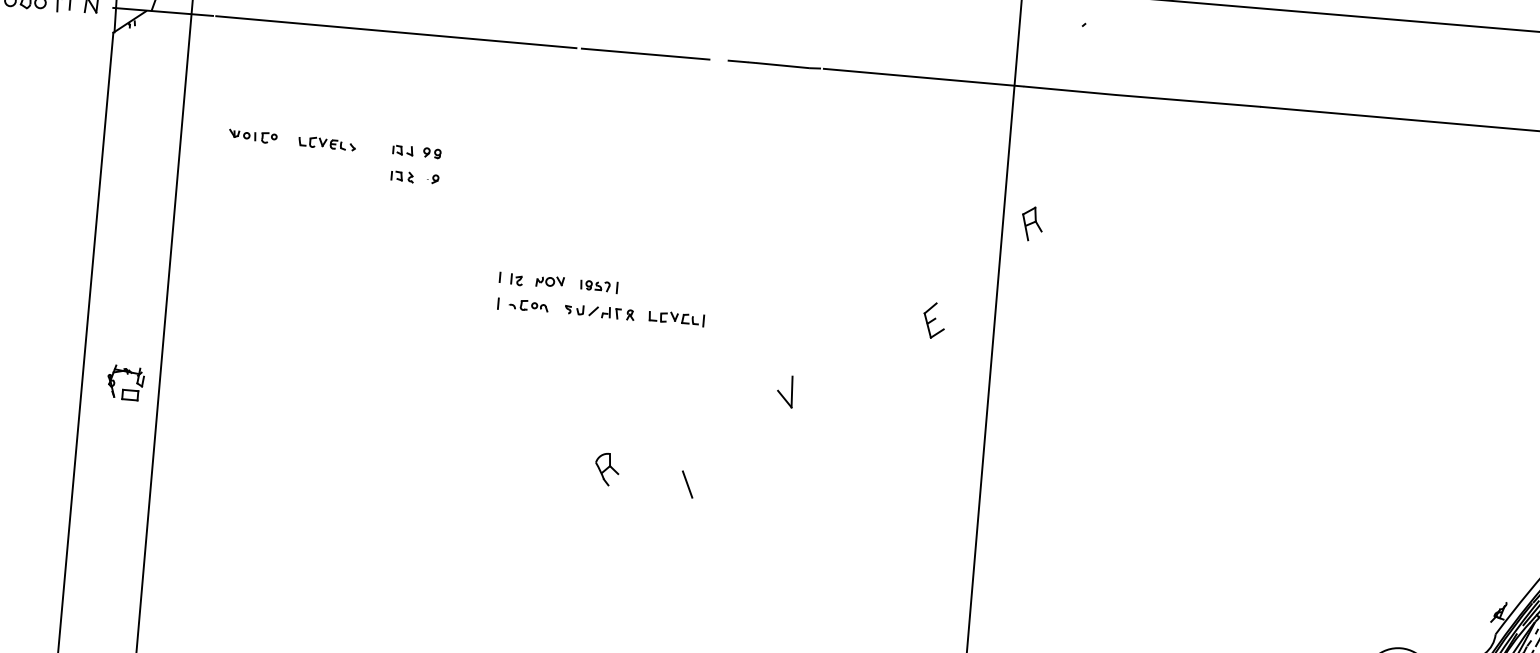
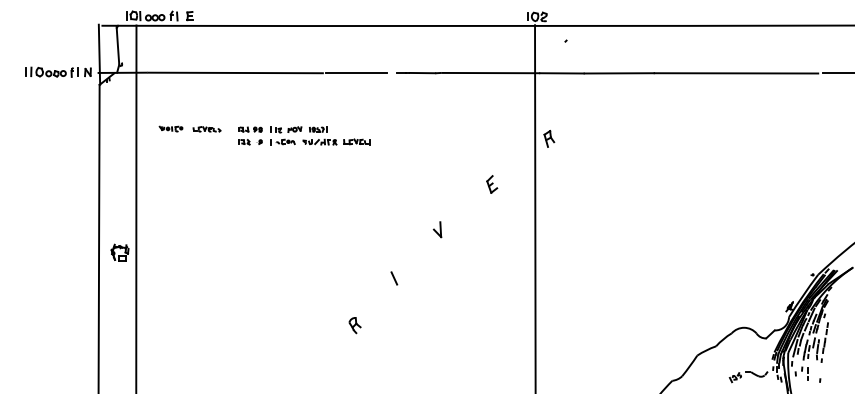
part: (601, 298) -> (320, 135), moved
part: (934, 320) -> (492, 184), moved
part: (606, 469) -> (354, 325), moved

